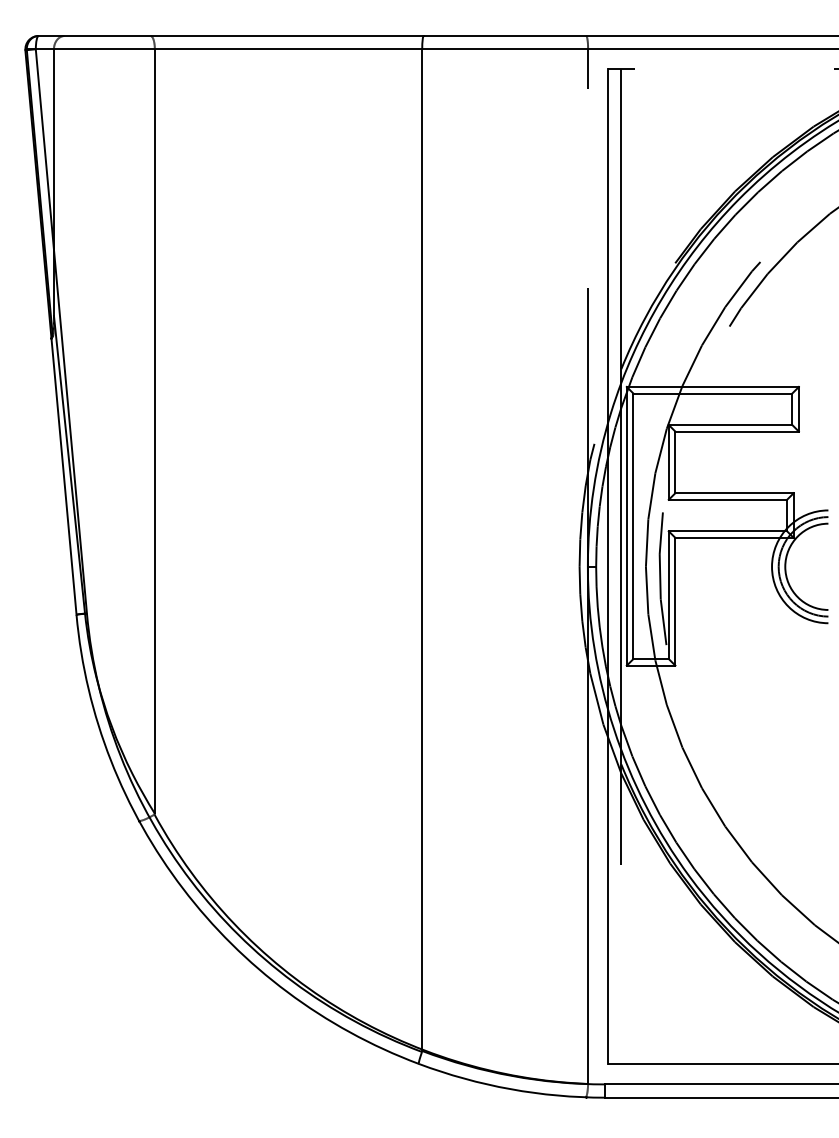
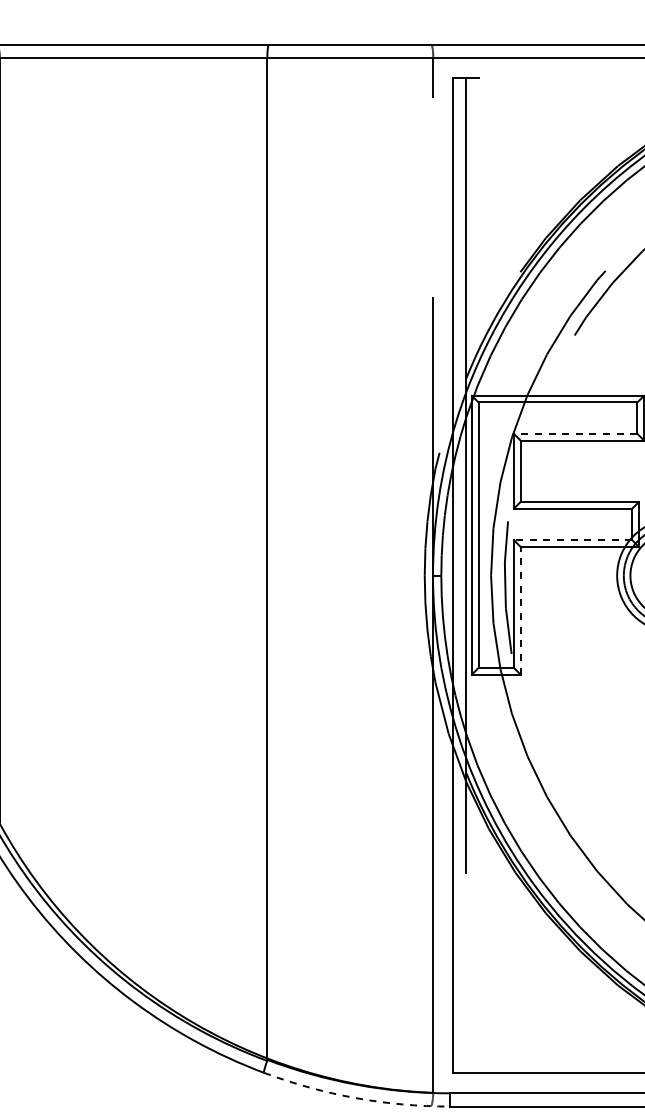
line: (730, 424) -> (575, 433), solid -> dashed
line: (727, 531) -> (572, 540), solid -> dashed
line: (675, 601) -> (520, 610), solid -> dashed
arc: (510, 1089) -> (355, 1098), solid -> dashed

